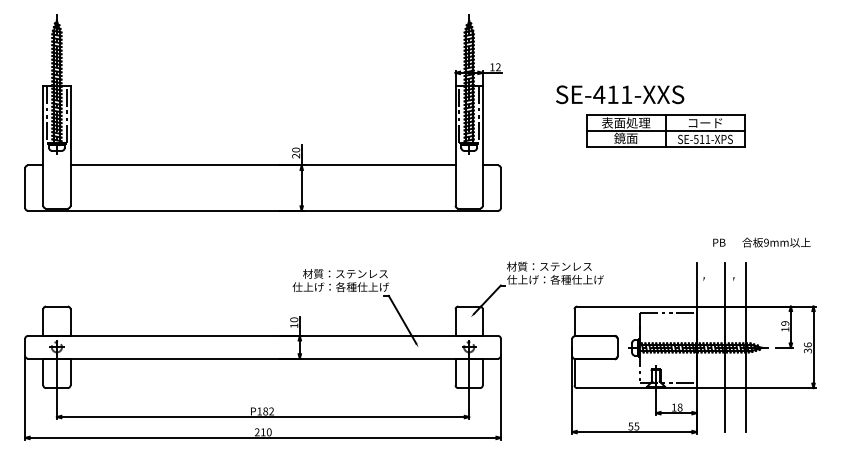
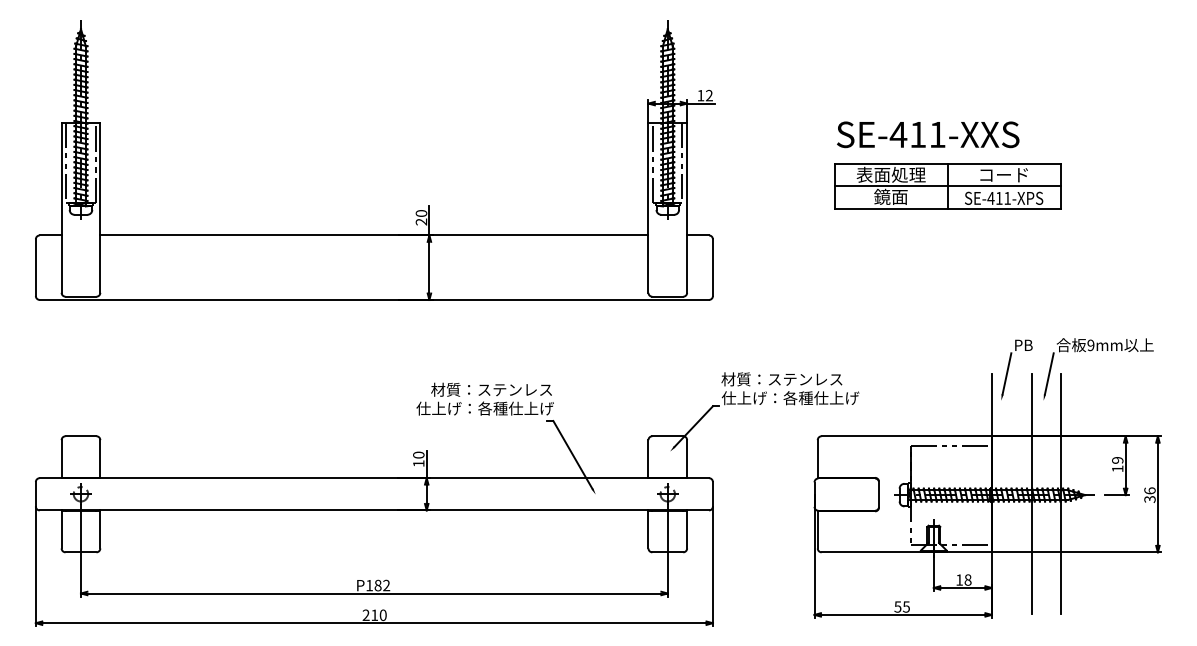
text: (620, 94) -> (928, 134), moved
text: (695, 139) -> (989, 198), SE-511-XPS -> SE-411-XPS
line: (707, 262) -> (1007, 373), added
line: (737, 262) -> (1049, 373), added

